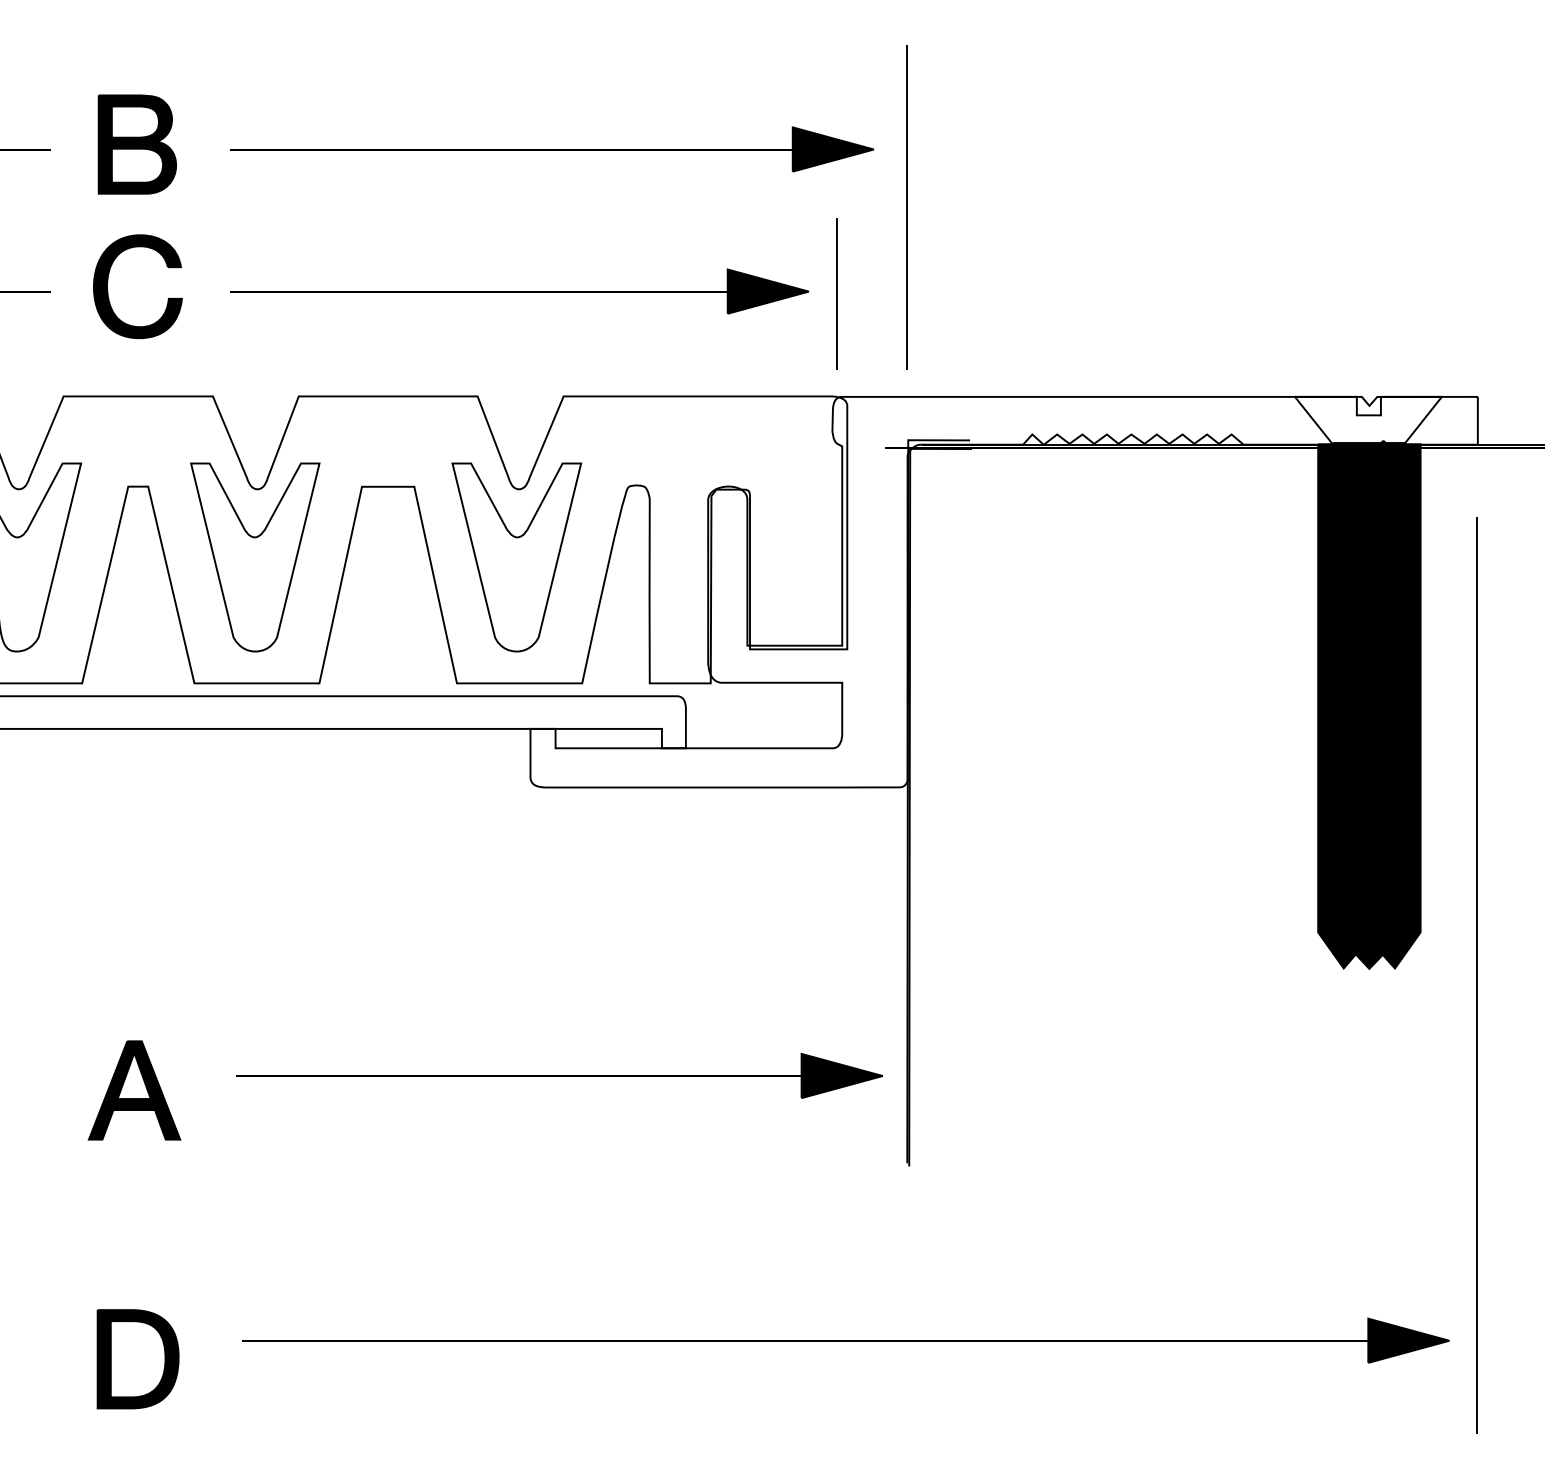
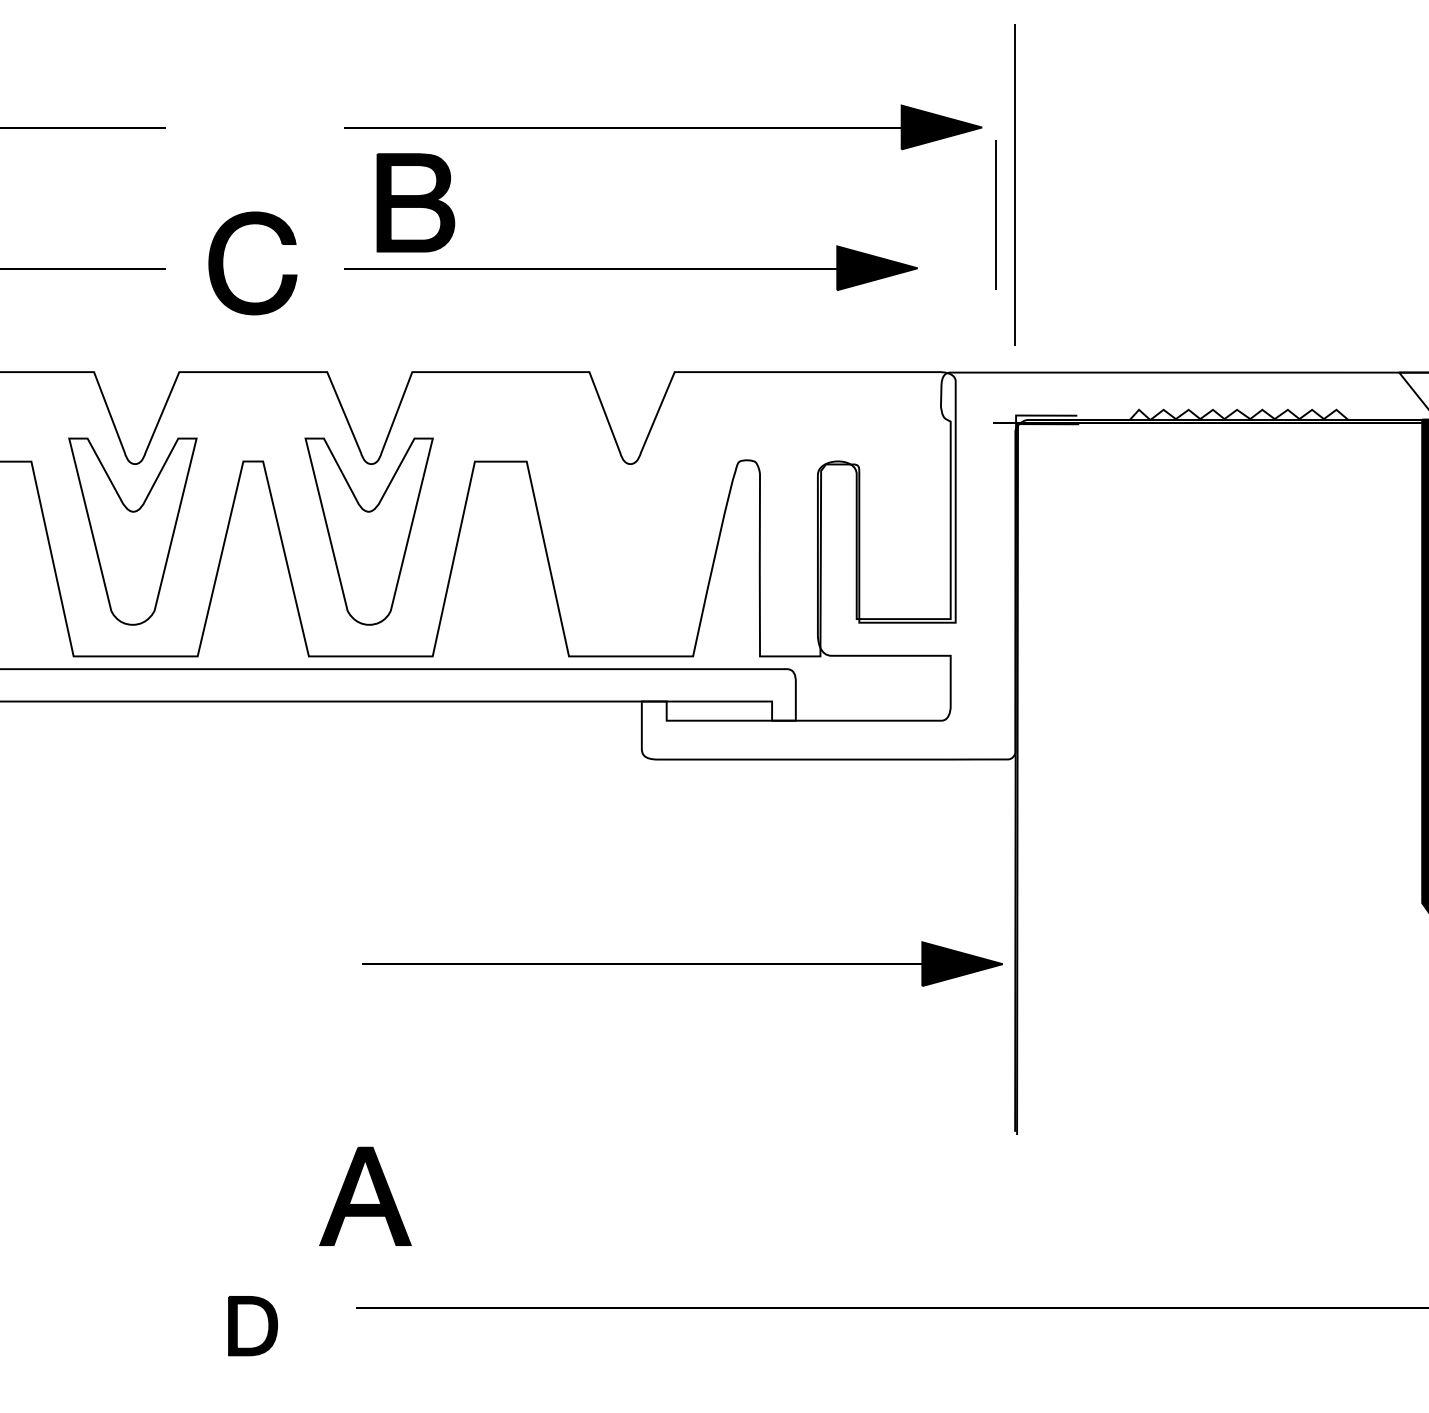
part: (136, 144) -> (414, 202), moved
line: (836, 293) -> (995, 214), moved
part: (516, 557) -> (627, 531), removed
part: (559, 1075) -> (682, 963), moved
part: (134, 1090) -> (365, 1196), moved
part: (137, 1359) -> (252, 1326), size x0.6

